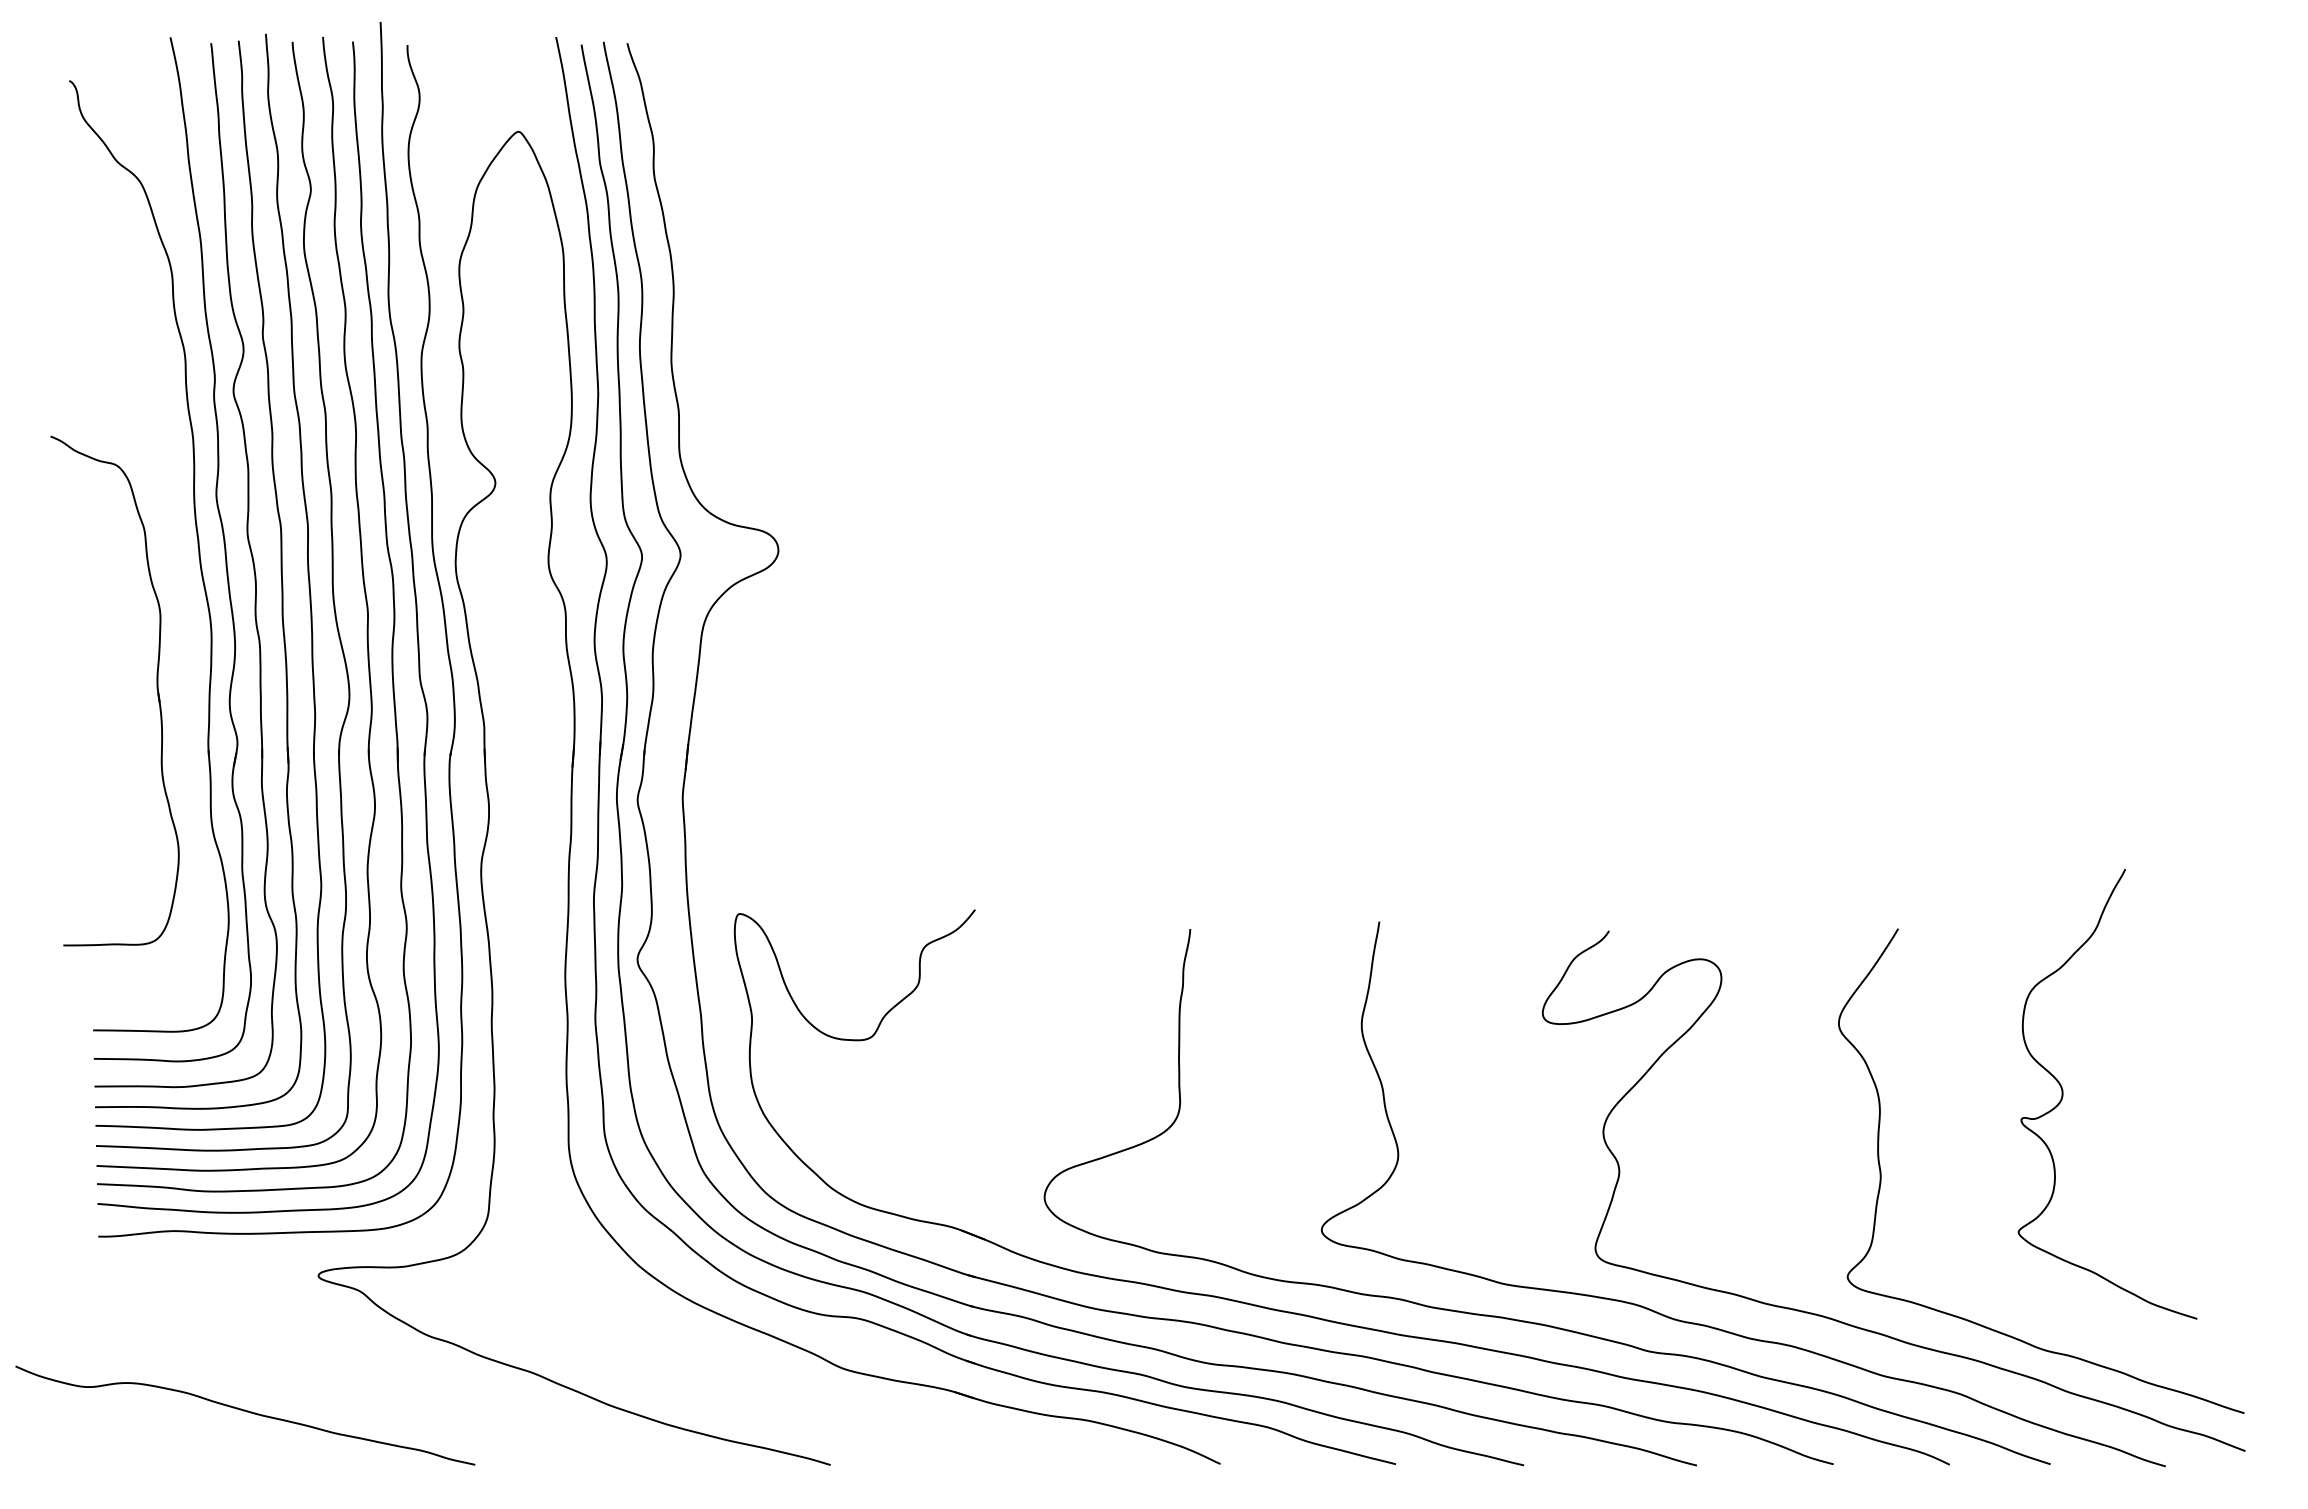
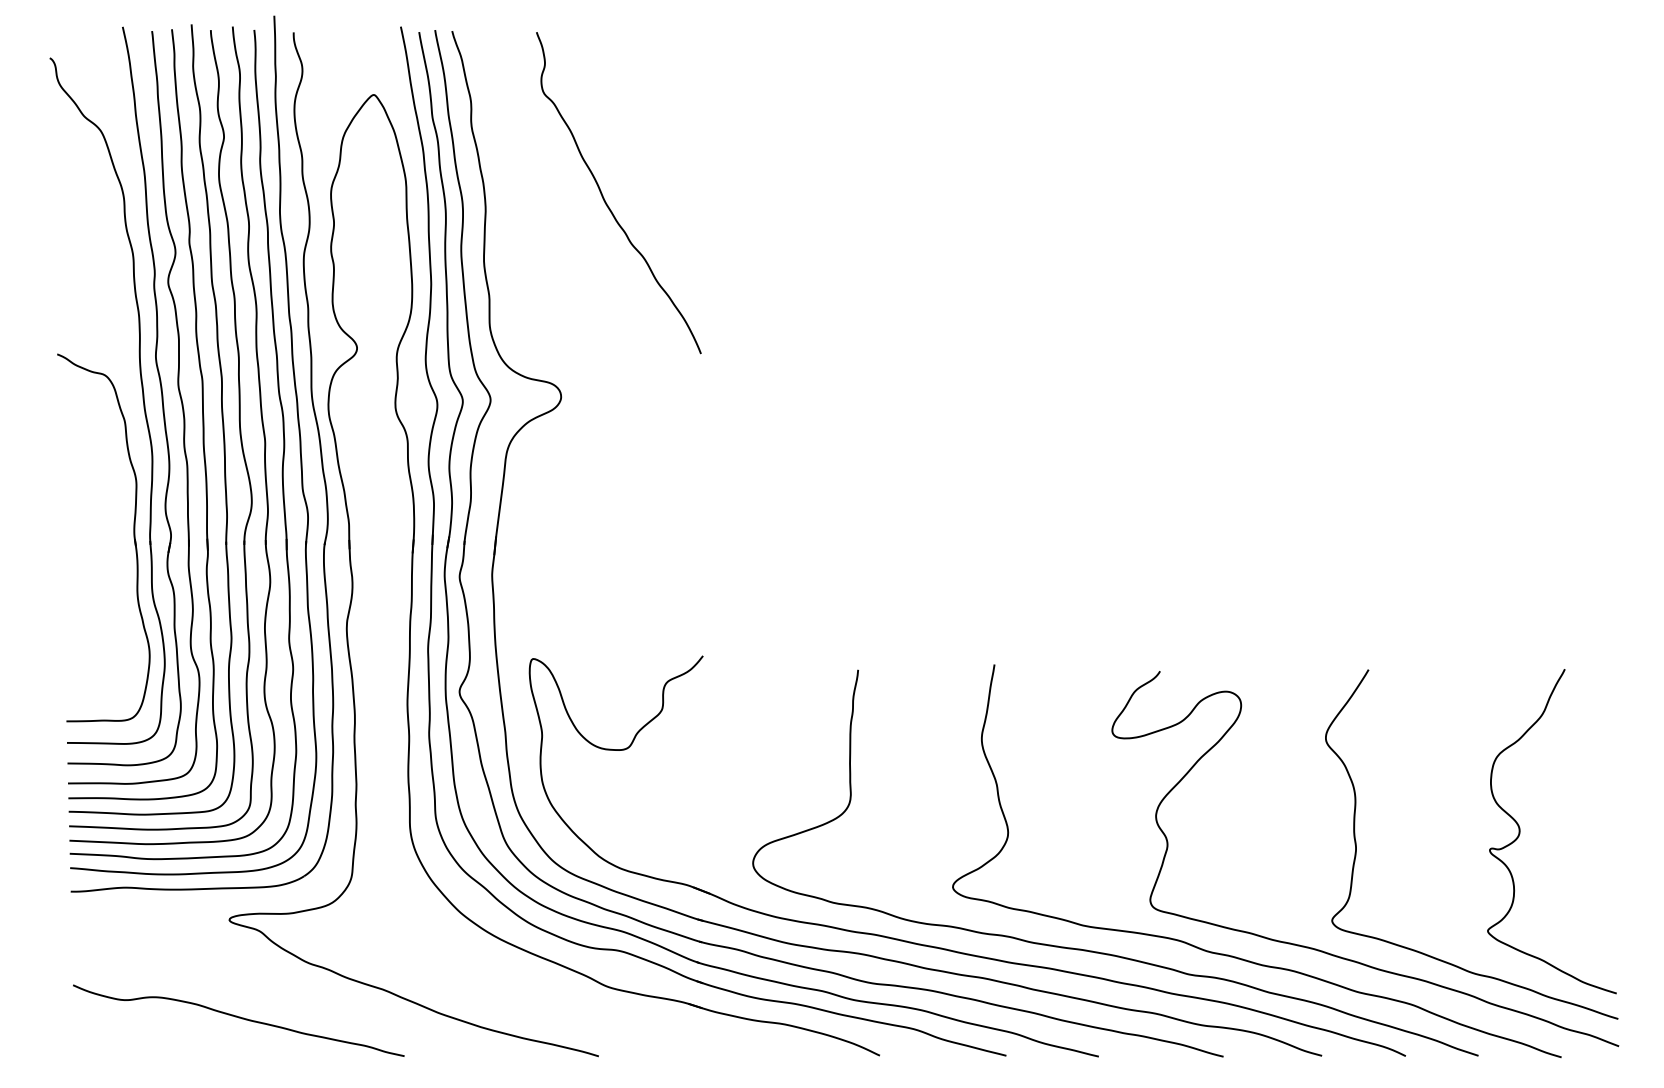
curve: (839, 277) -> (605, 200), added
part: (156, 689) -> (133, 536), moved
curve: (2063, 1093) -> (1520, 830), moved
curve: (246, 1412) -> (239, 1018), moved

